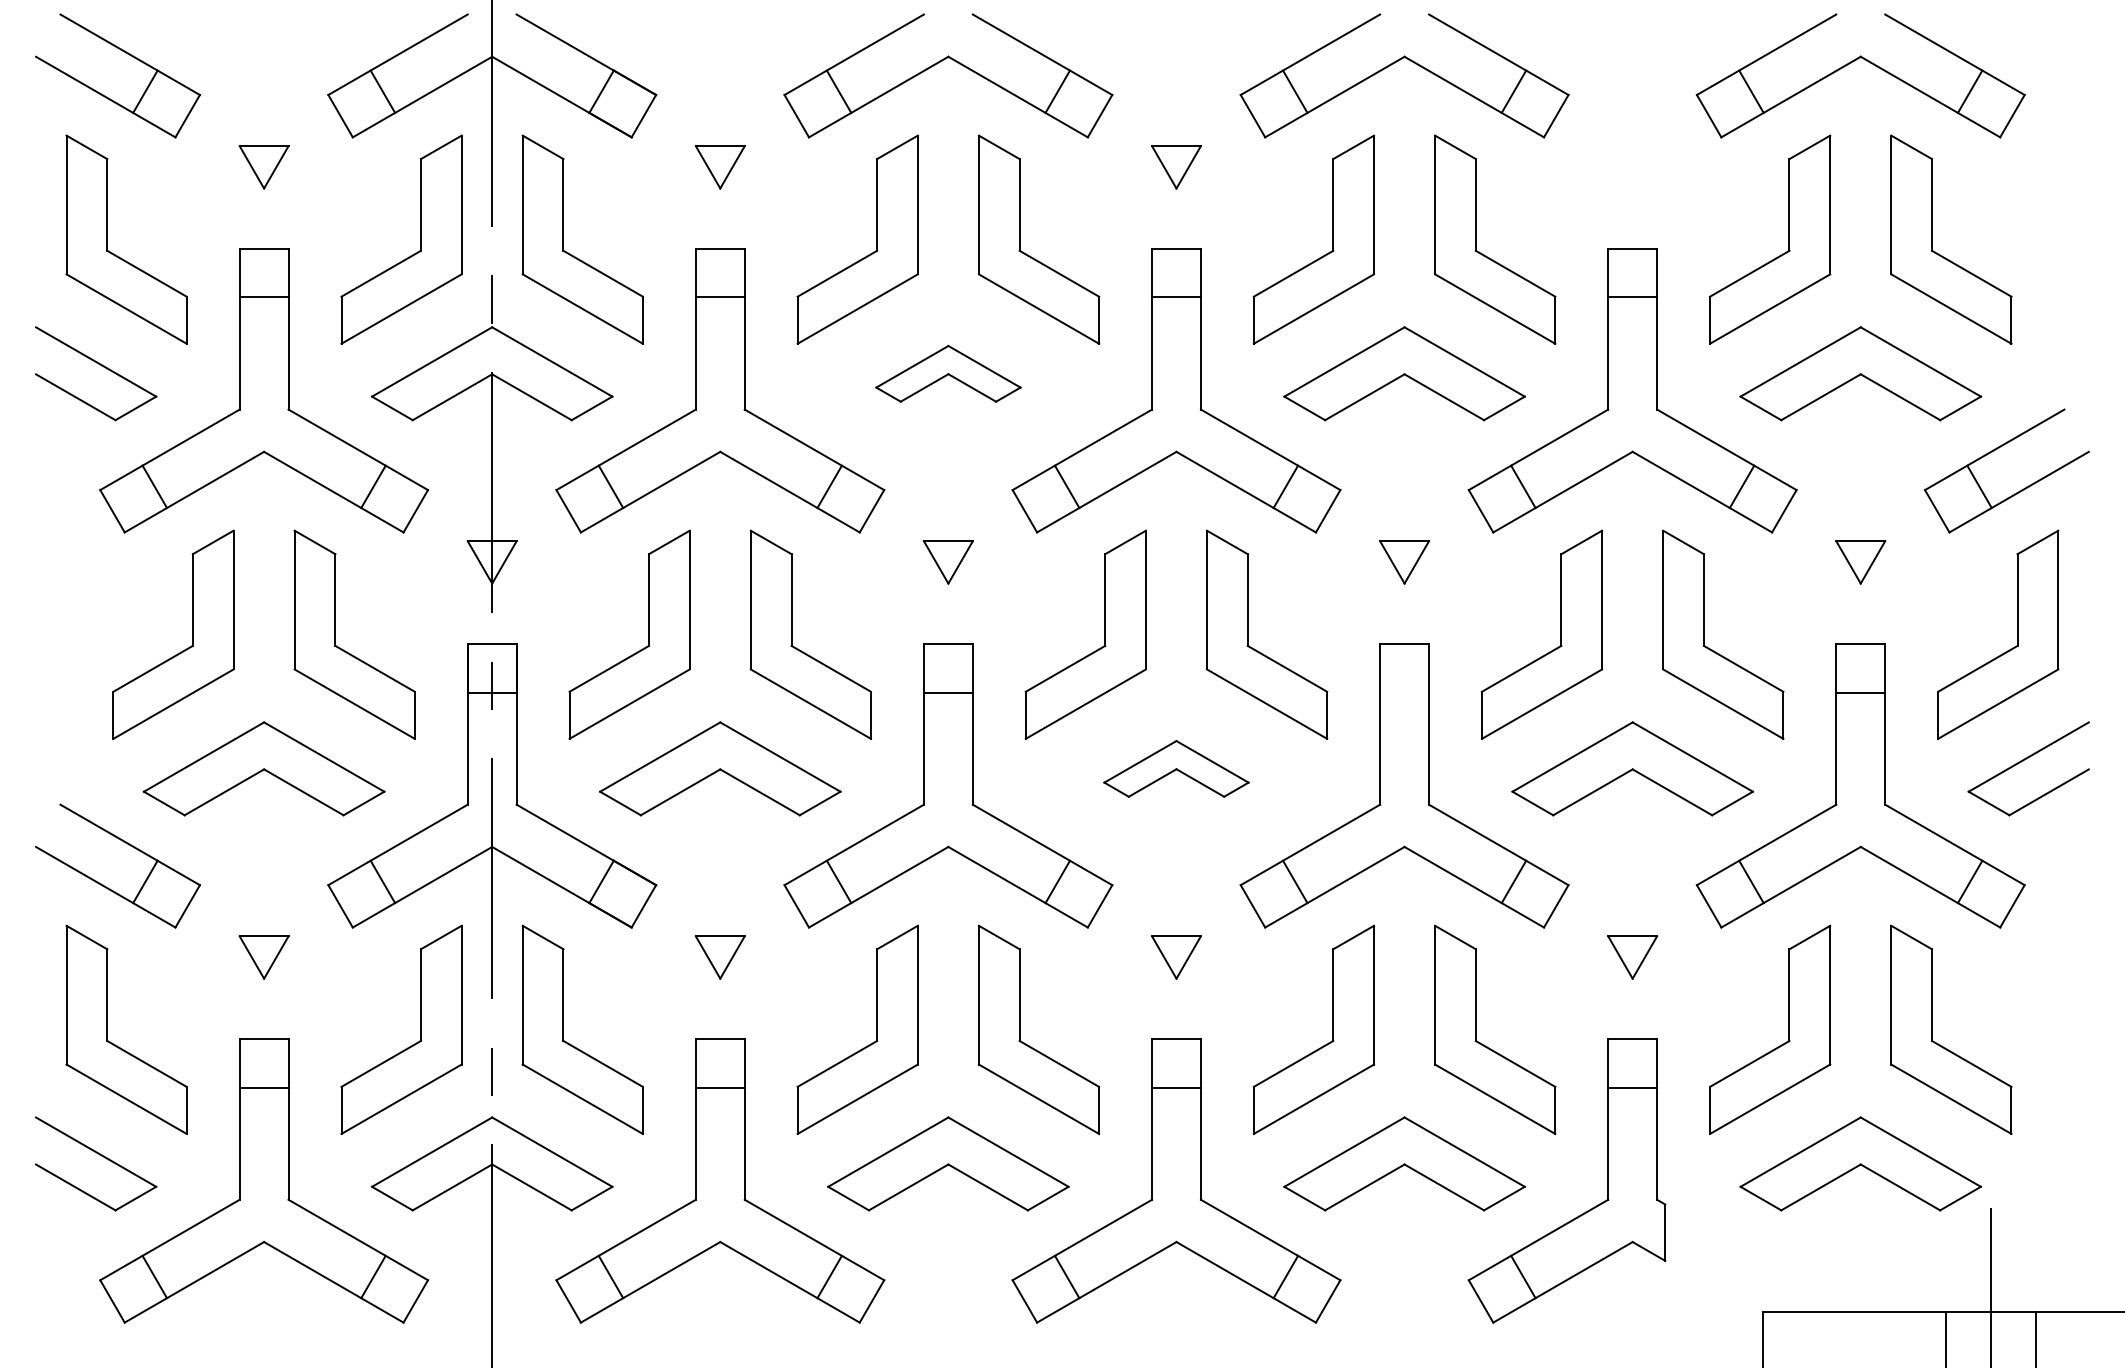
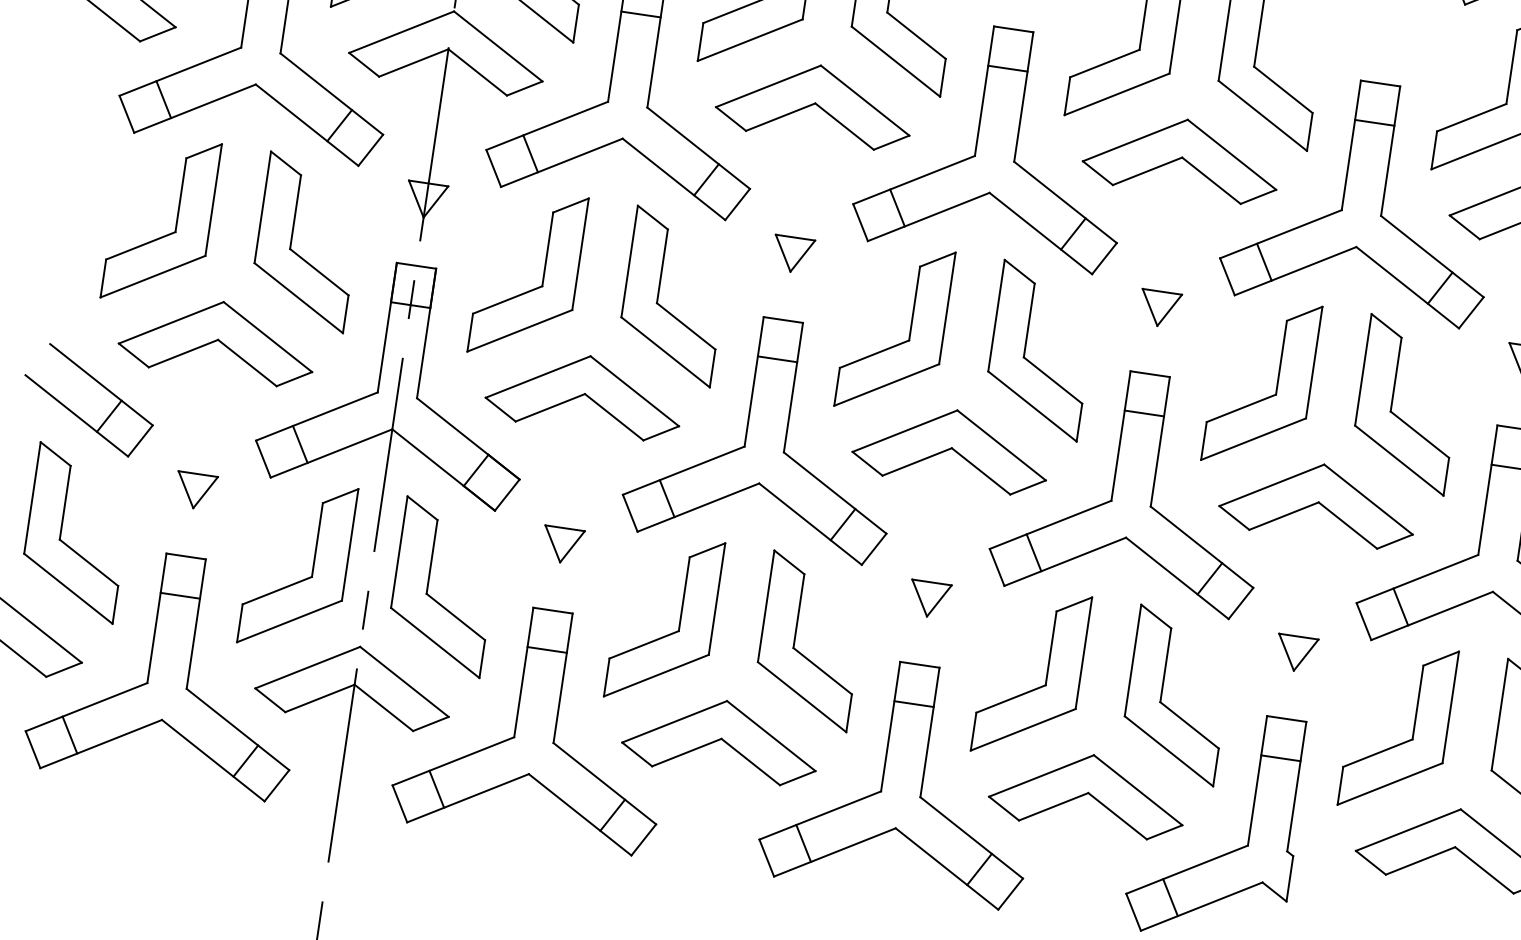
part: (948, 373) -> (815, 102), size x1.67
line: (1404, 692) -> (1144, 413), added
part: (1176, 768) -> (951, 447), size x1.67

